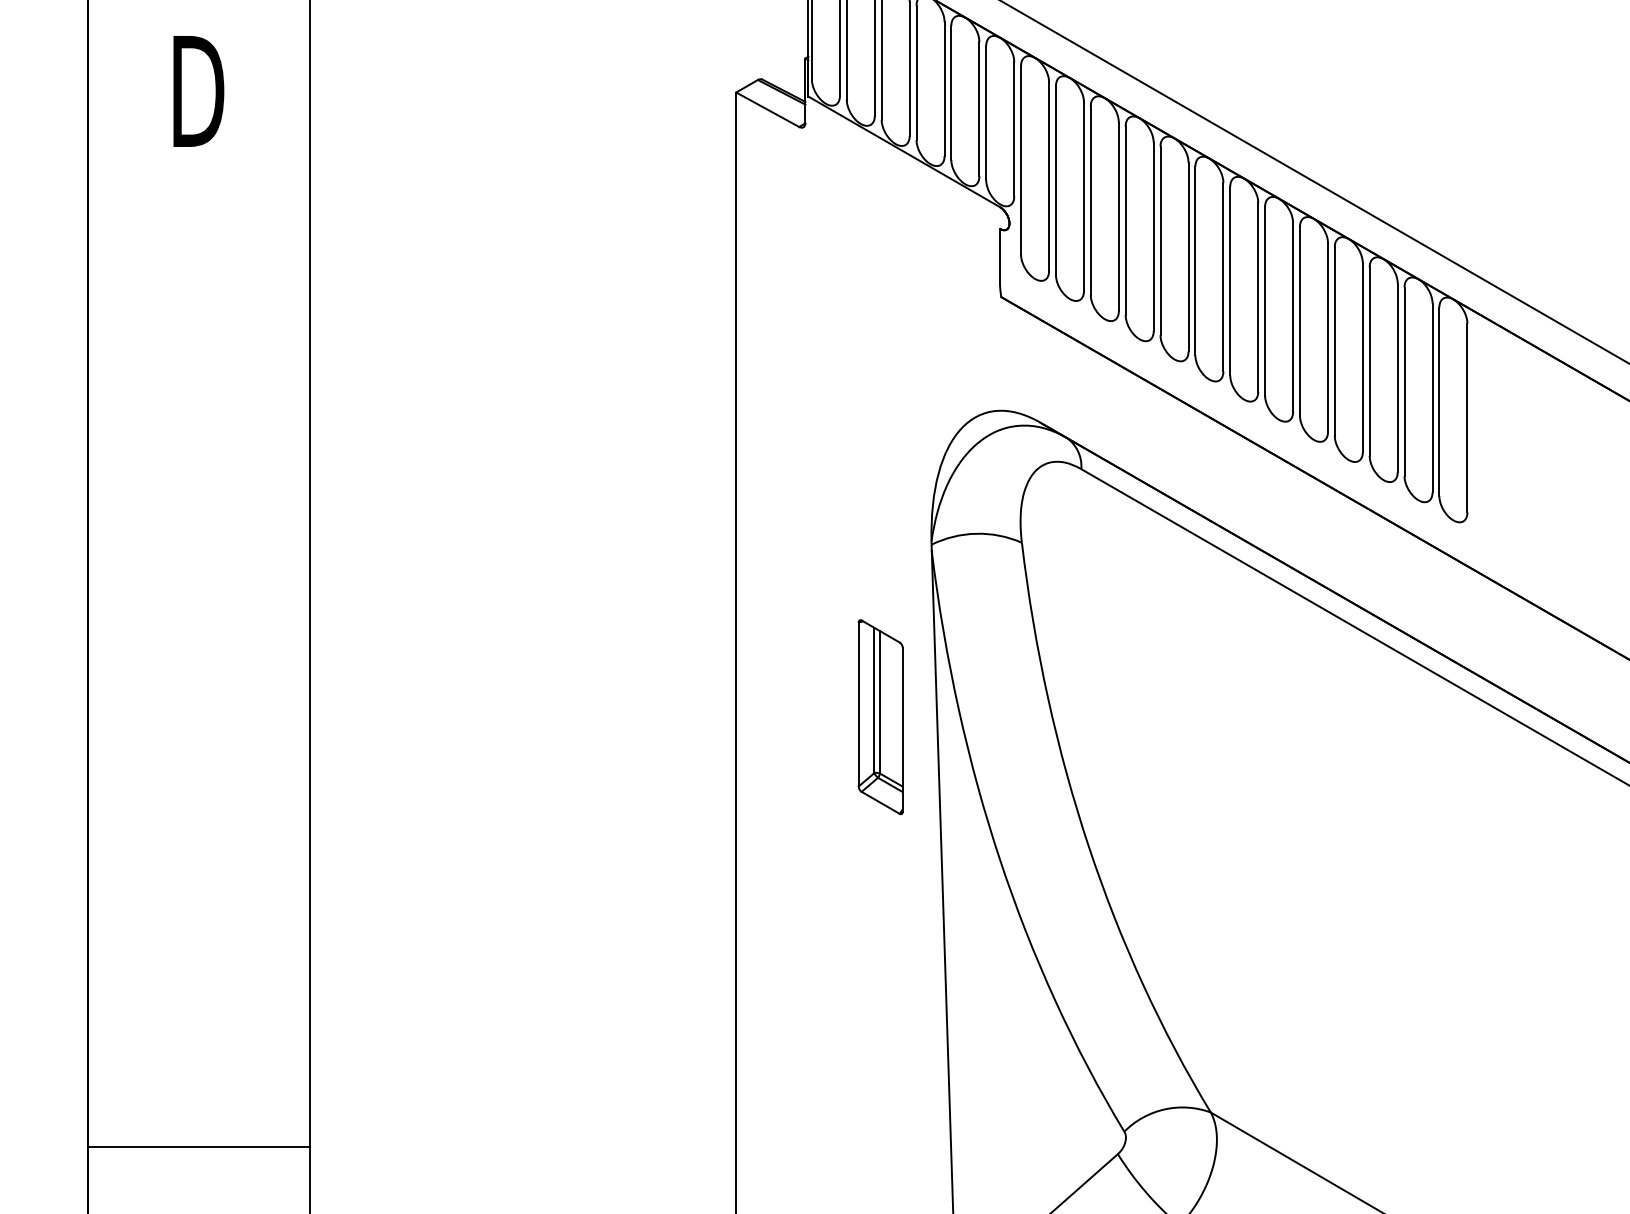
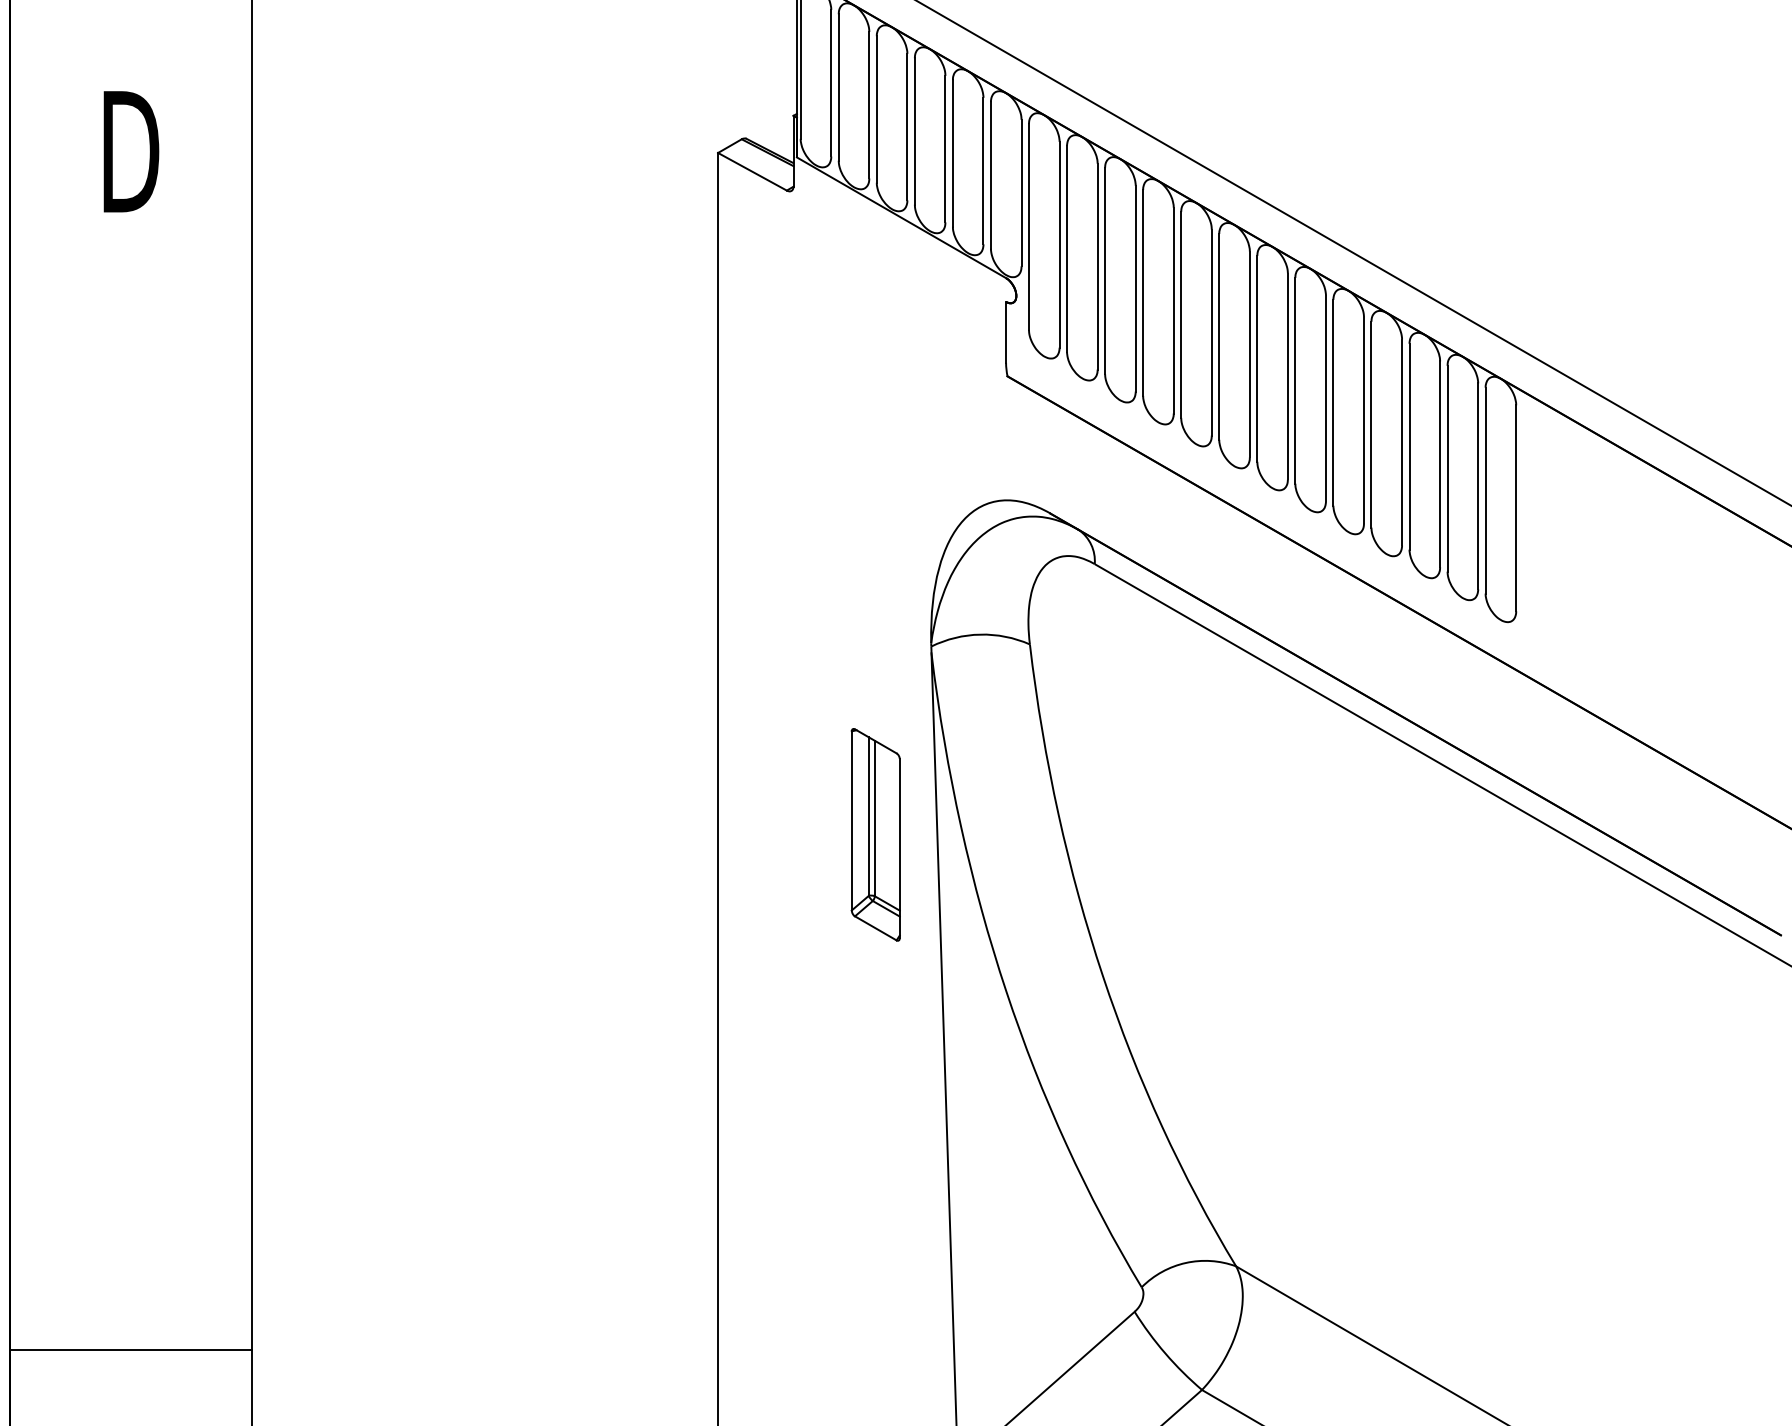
line: (197, 1147) -> (130, 1350), moved

